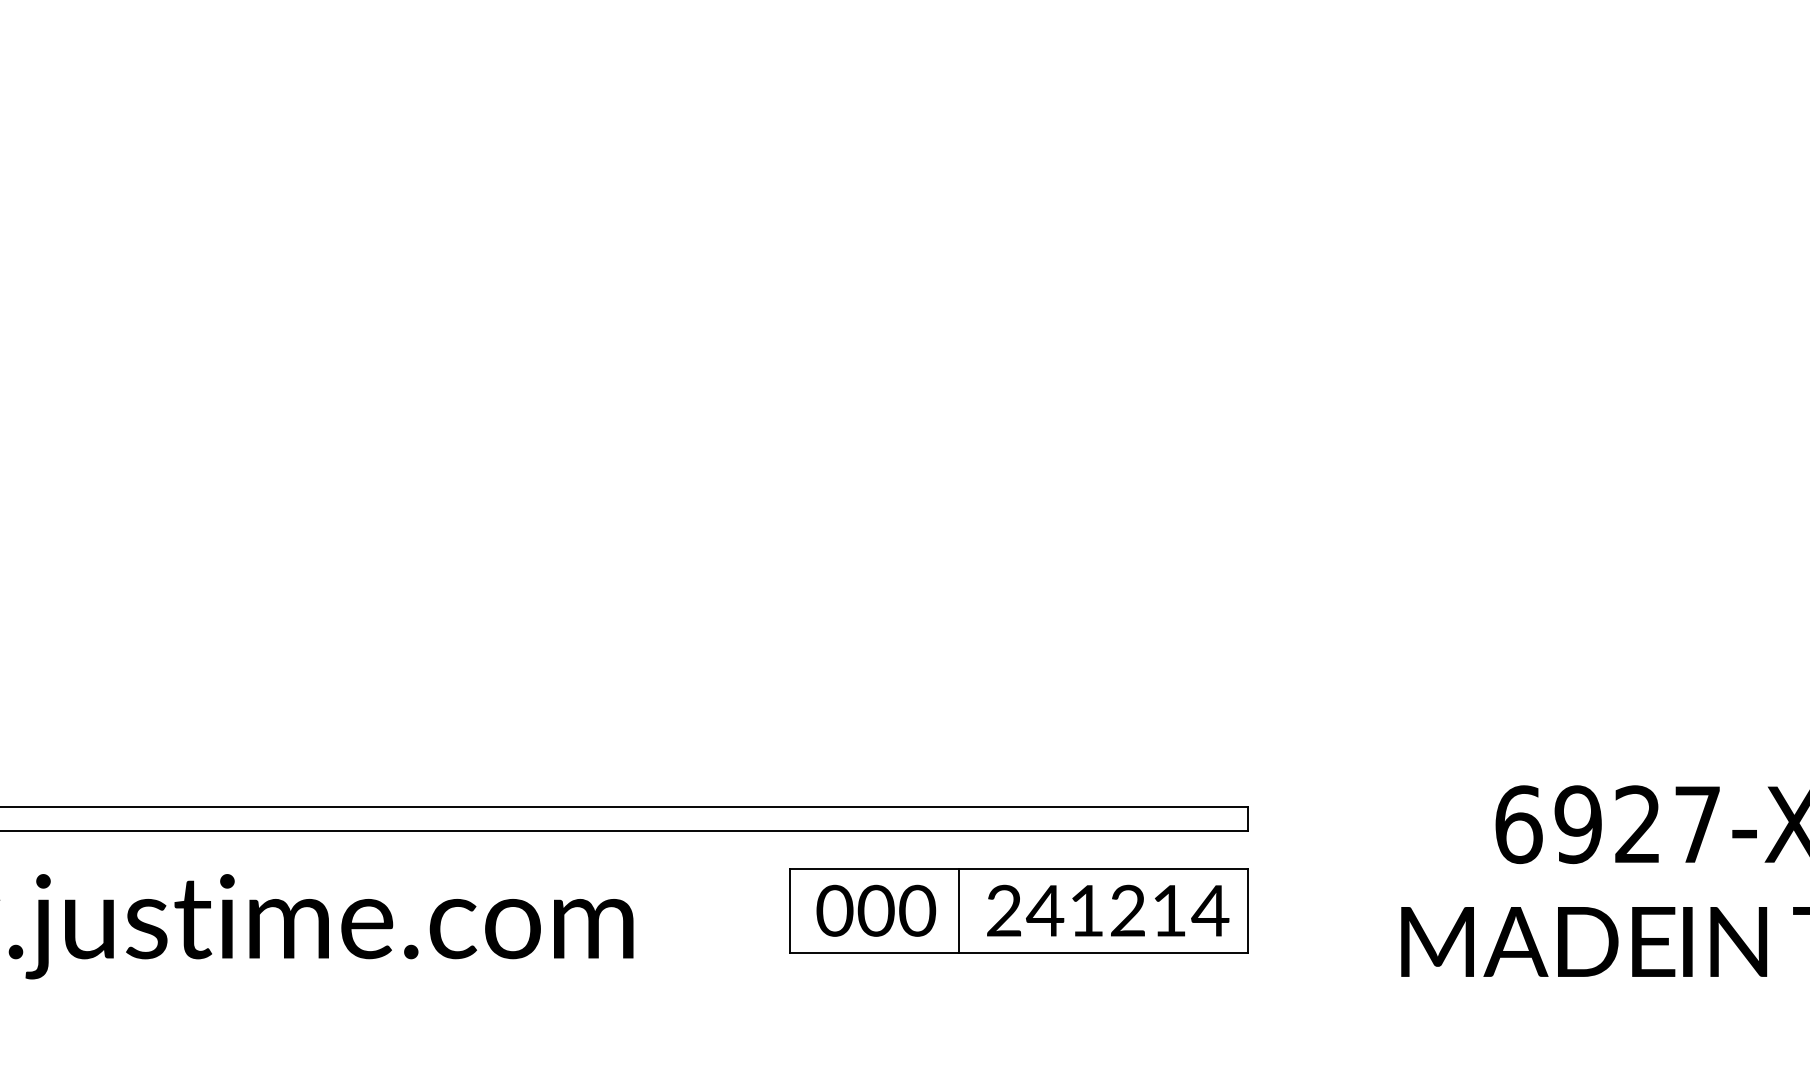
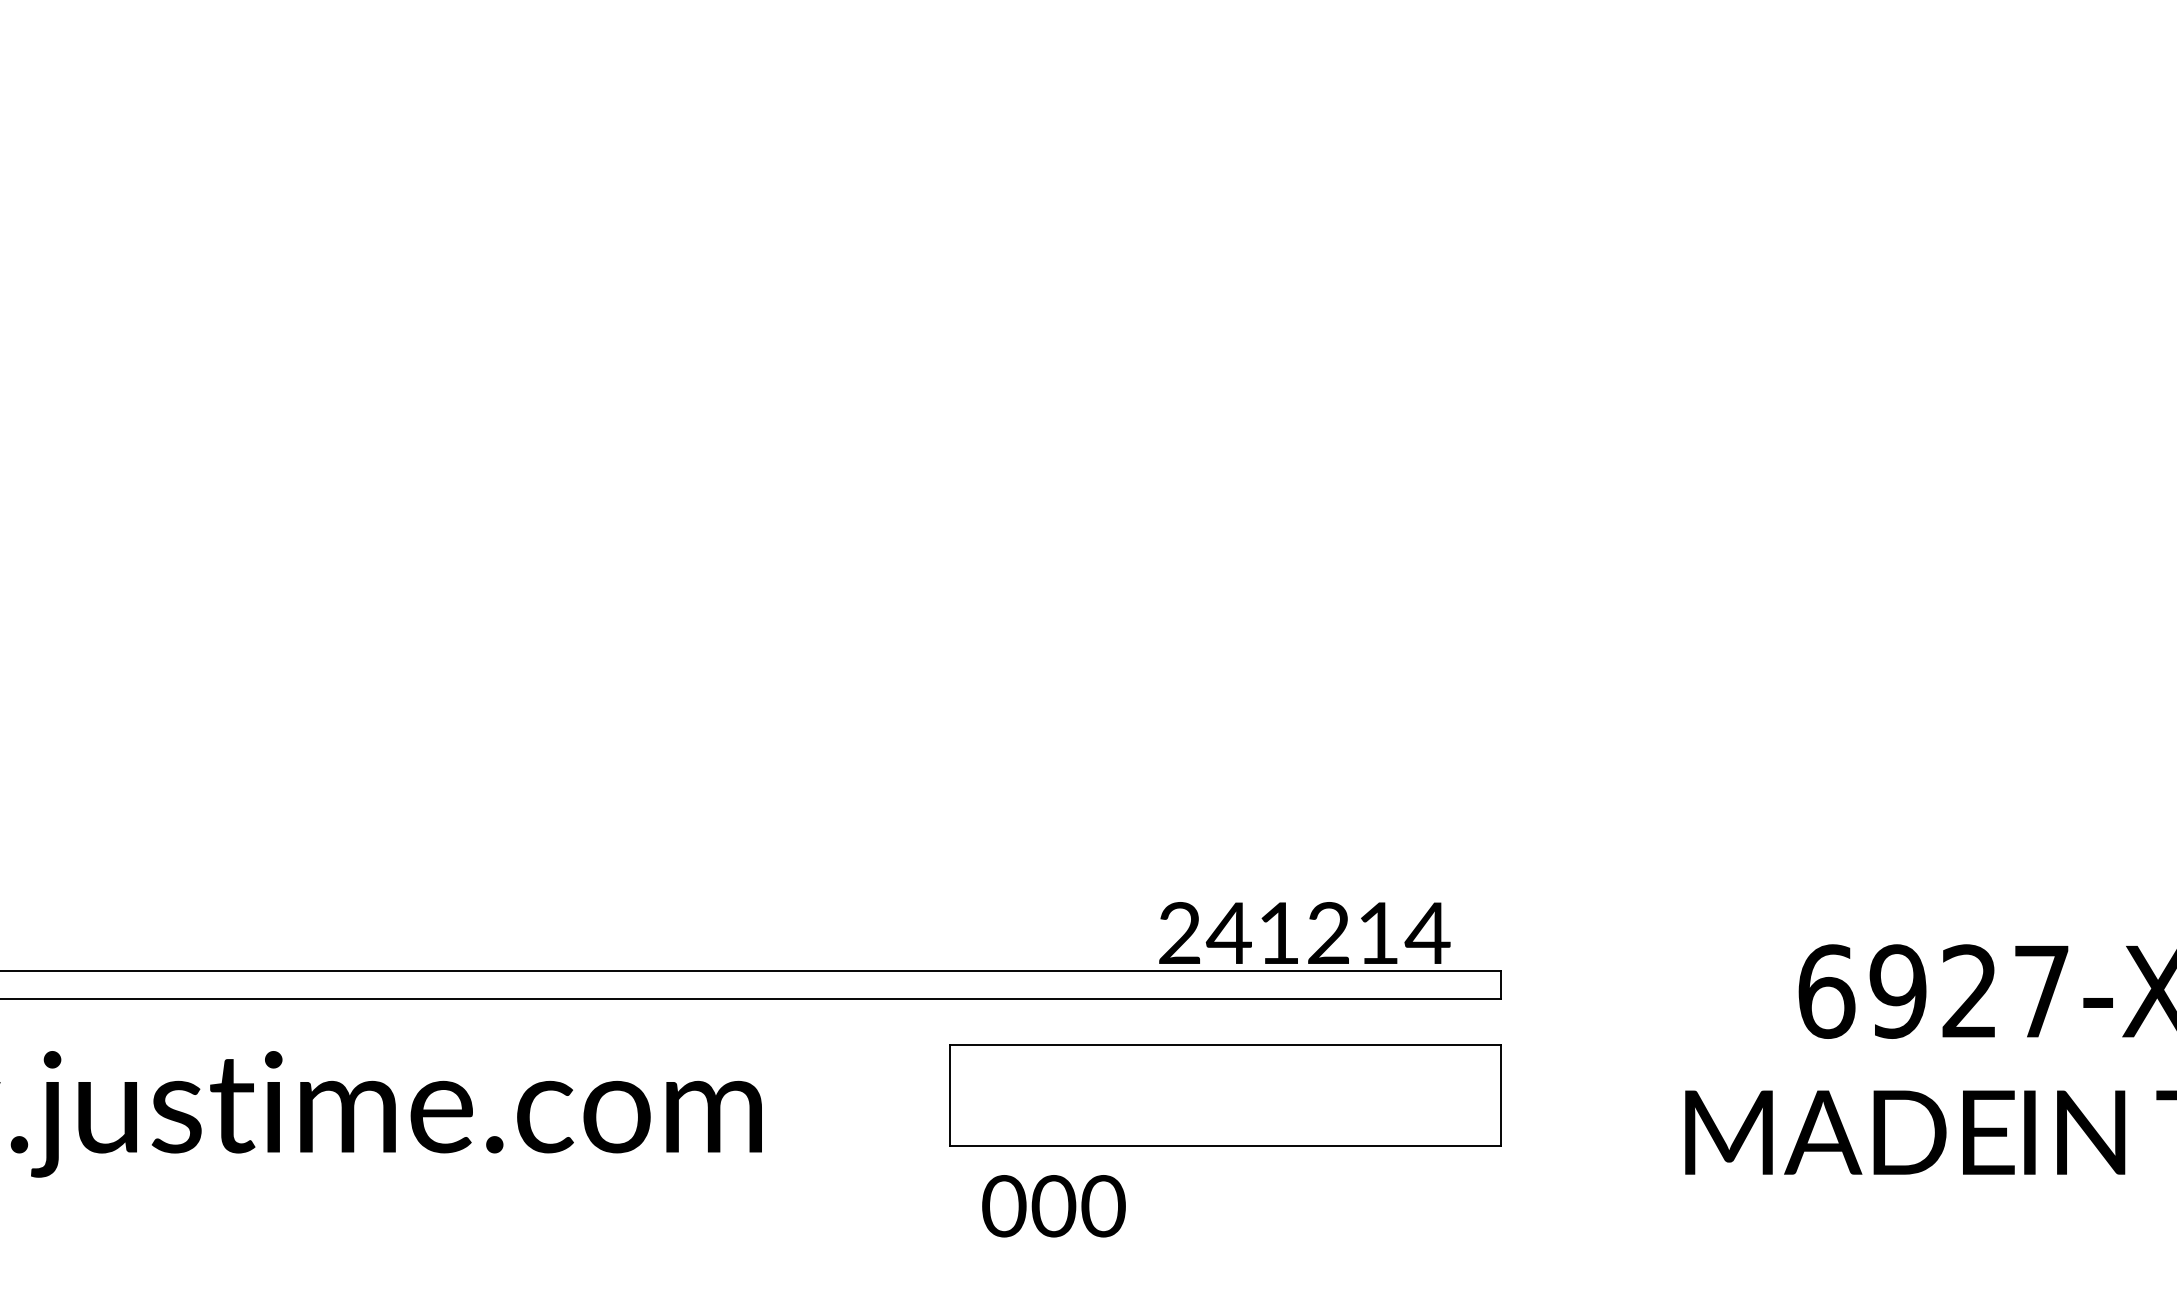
line: (959, 910) -> (1153, 1094), removed
text: (1107, 910) -> (1304, 932), moved
text: (875, 911) -> (1053, 1206), moved

